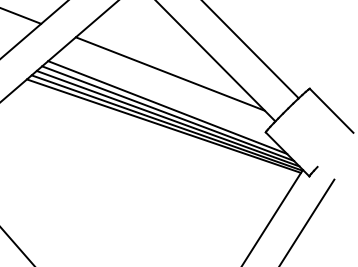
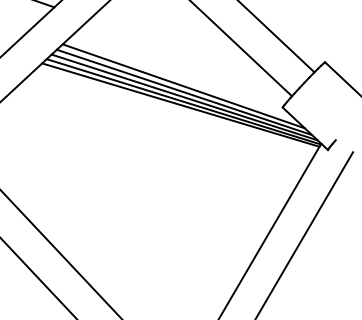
line: (170, 73) -> (185, 52), removed

